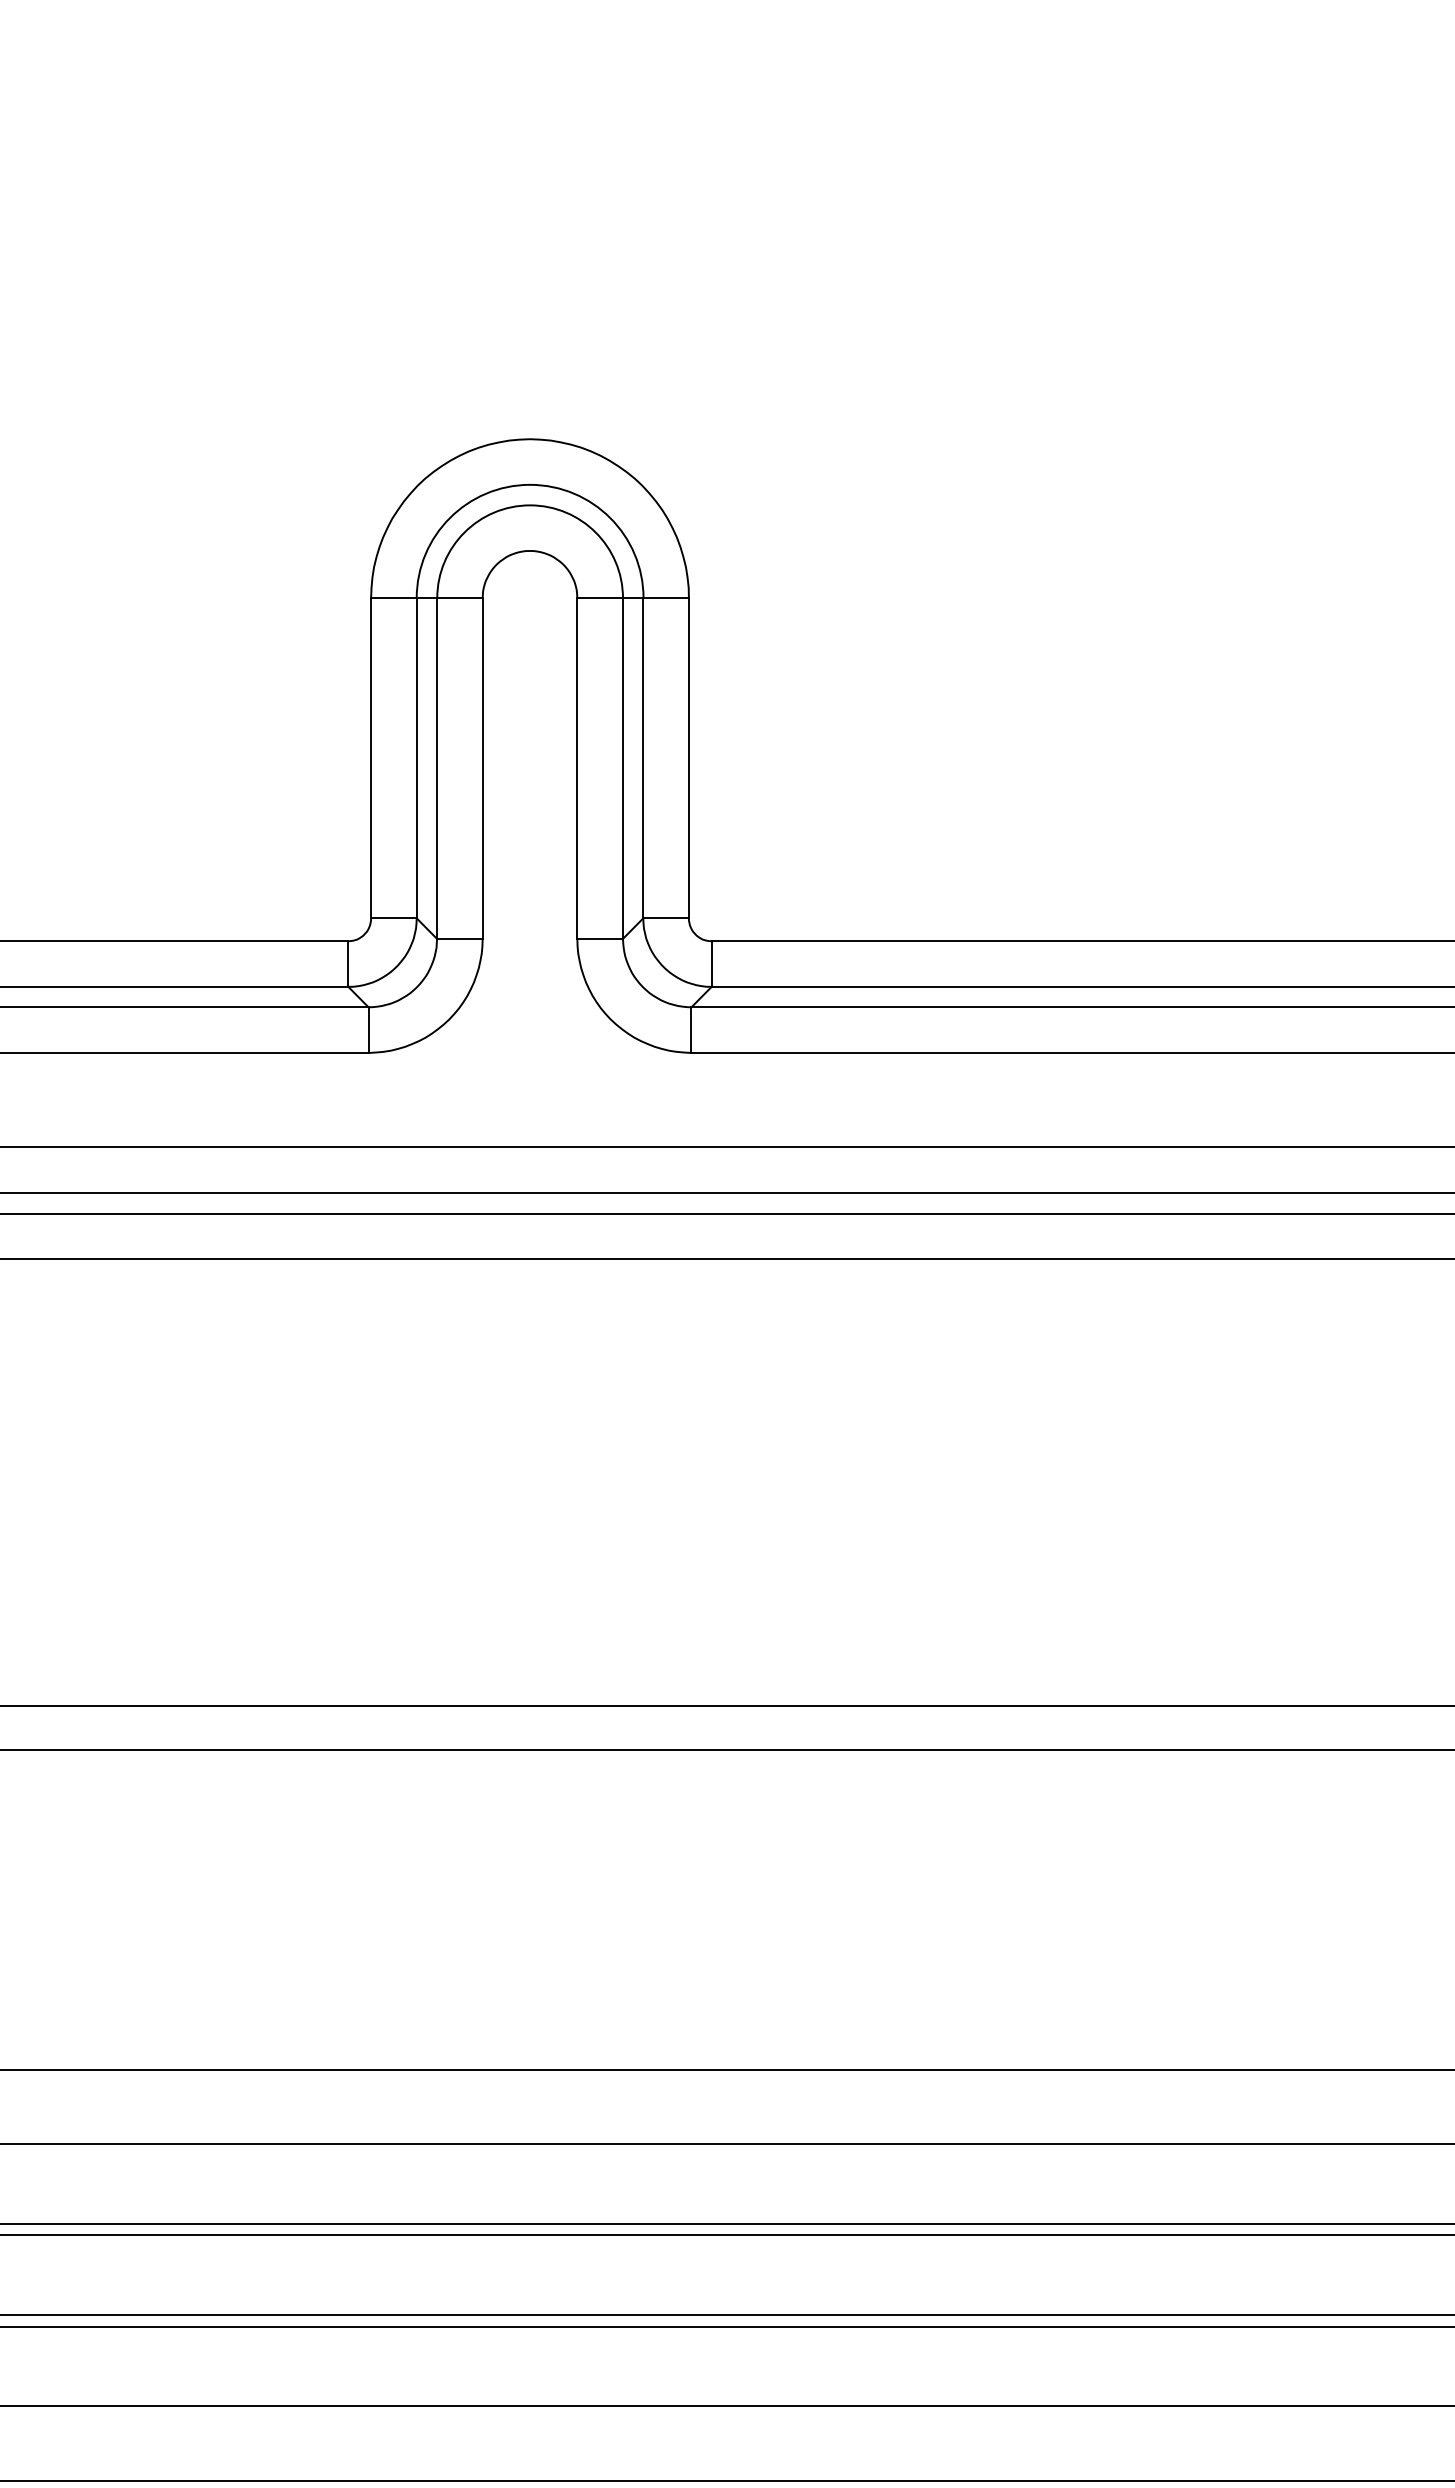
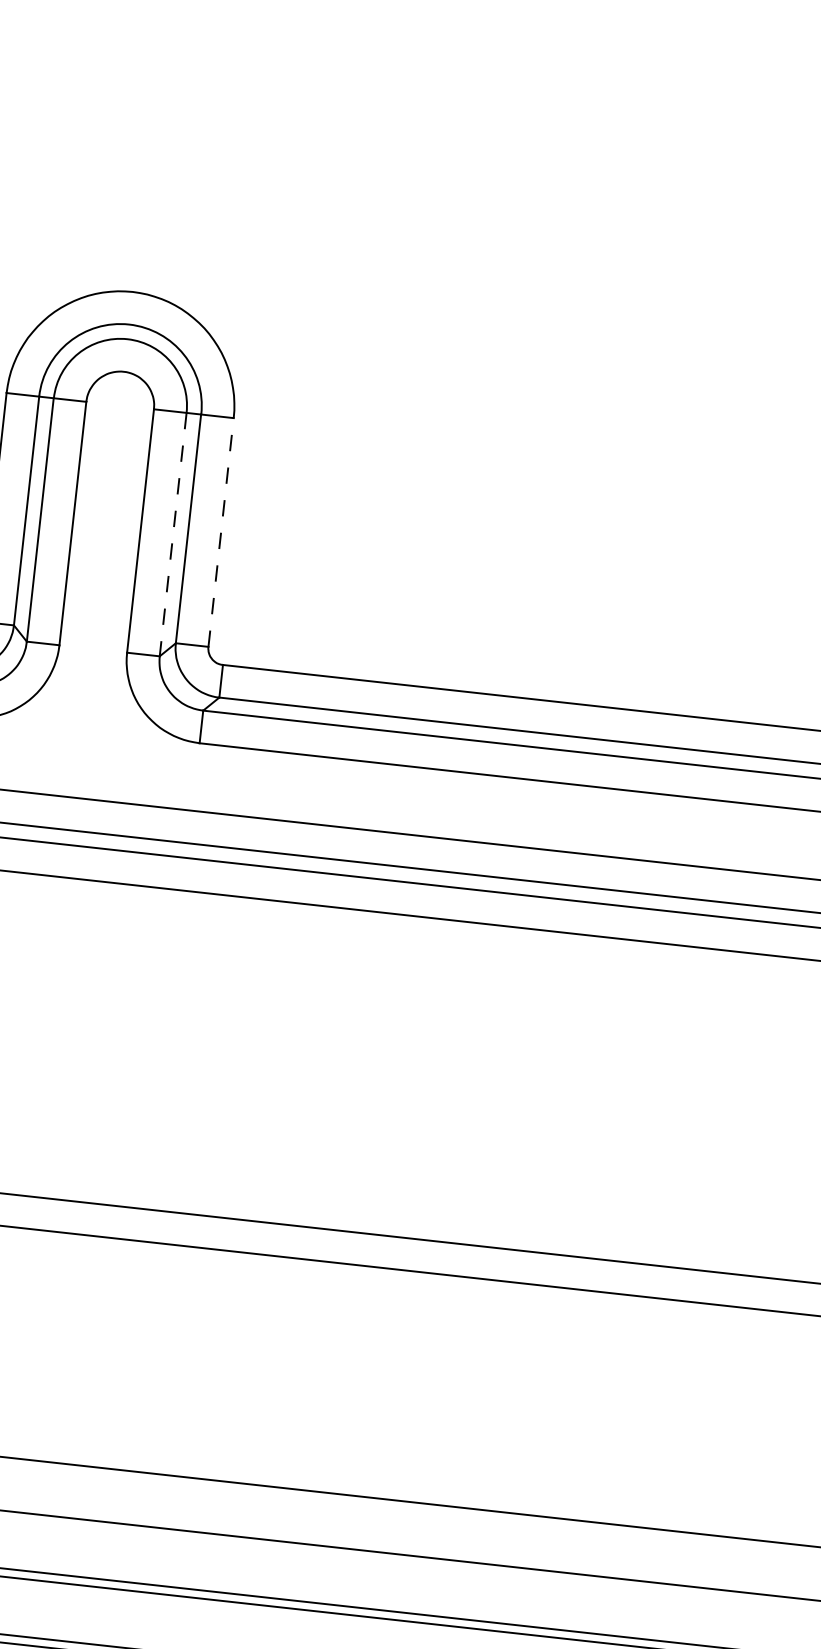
line: (688, 757) -> (220, 531), solid -> dashed
line: (622, 769) -> (172, 535), solid -> dashed

